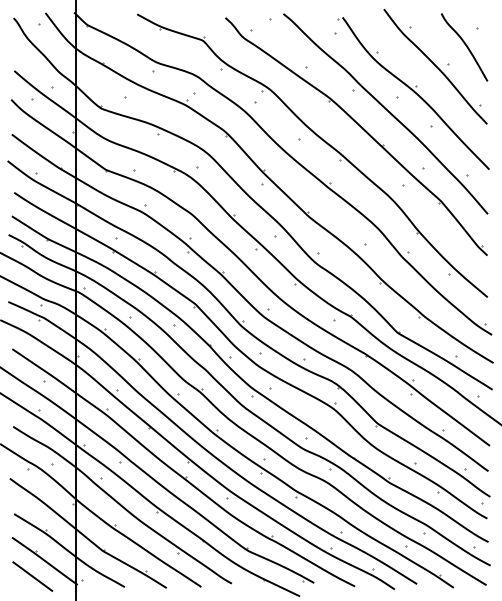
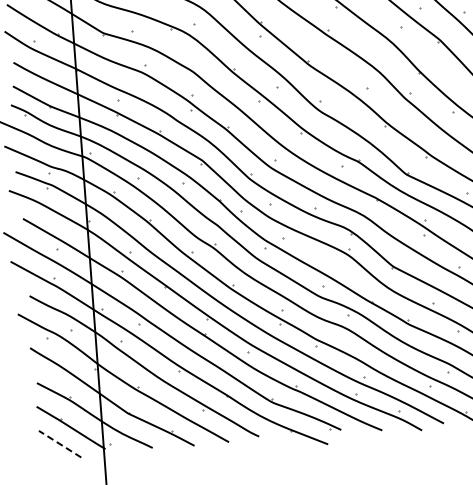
line: (32, 576) -> (59, 444), solid -> dashed

